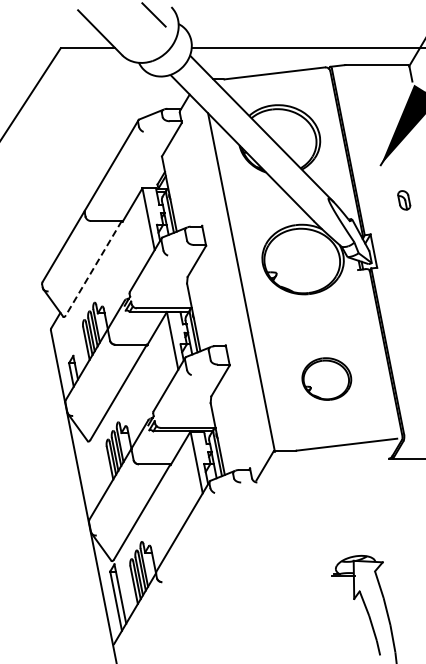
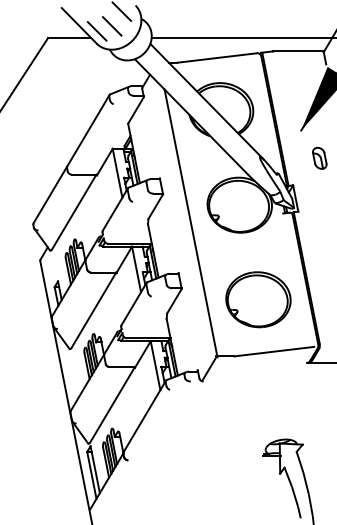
line: (141, 33) -> (111, 26), added
line: (122, 39) -> (96, 31), added
part: (403, 200) -> (319, 158), size x1.43
line: (93, 268) -> (73, 212), dashed -> solid
part: (326, 378) -> (258, 299), size x1.67

